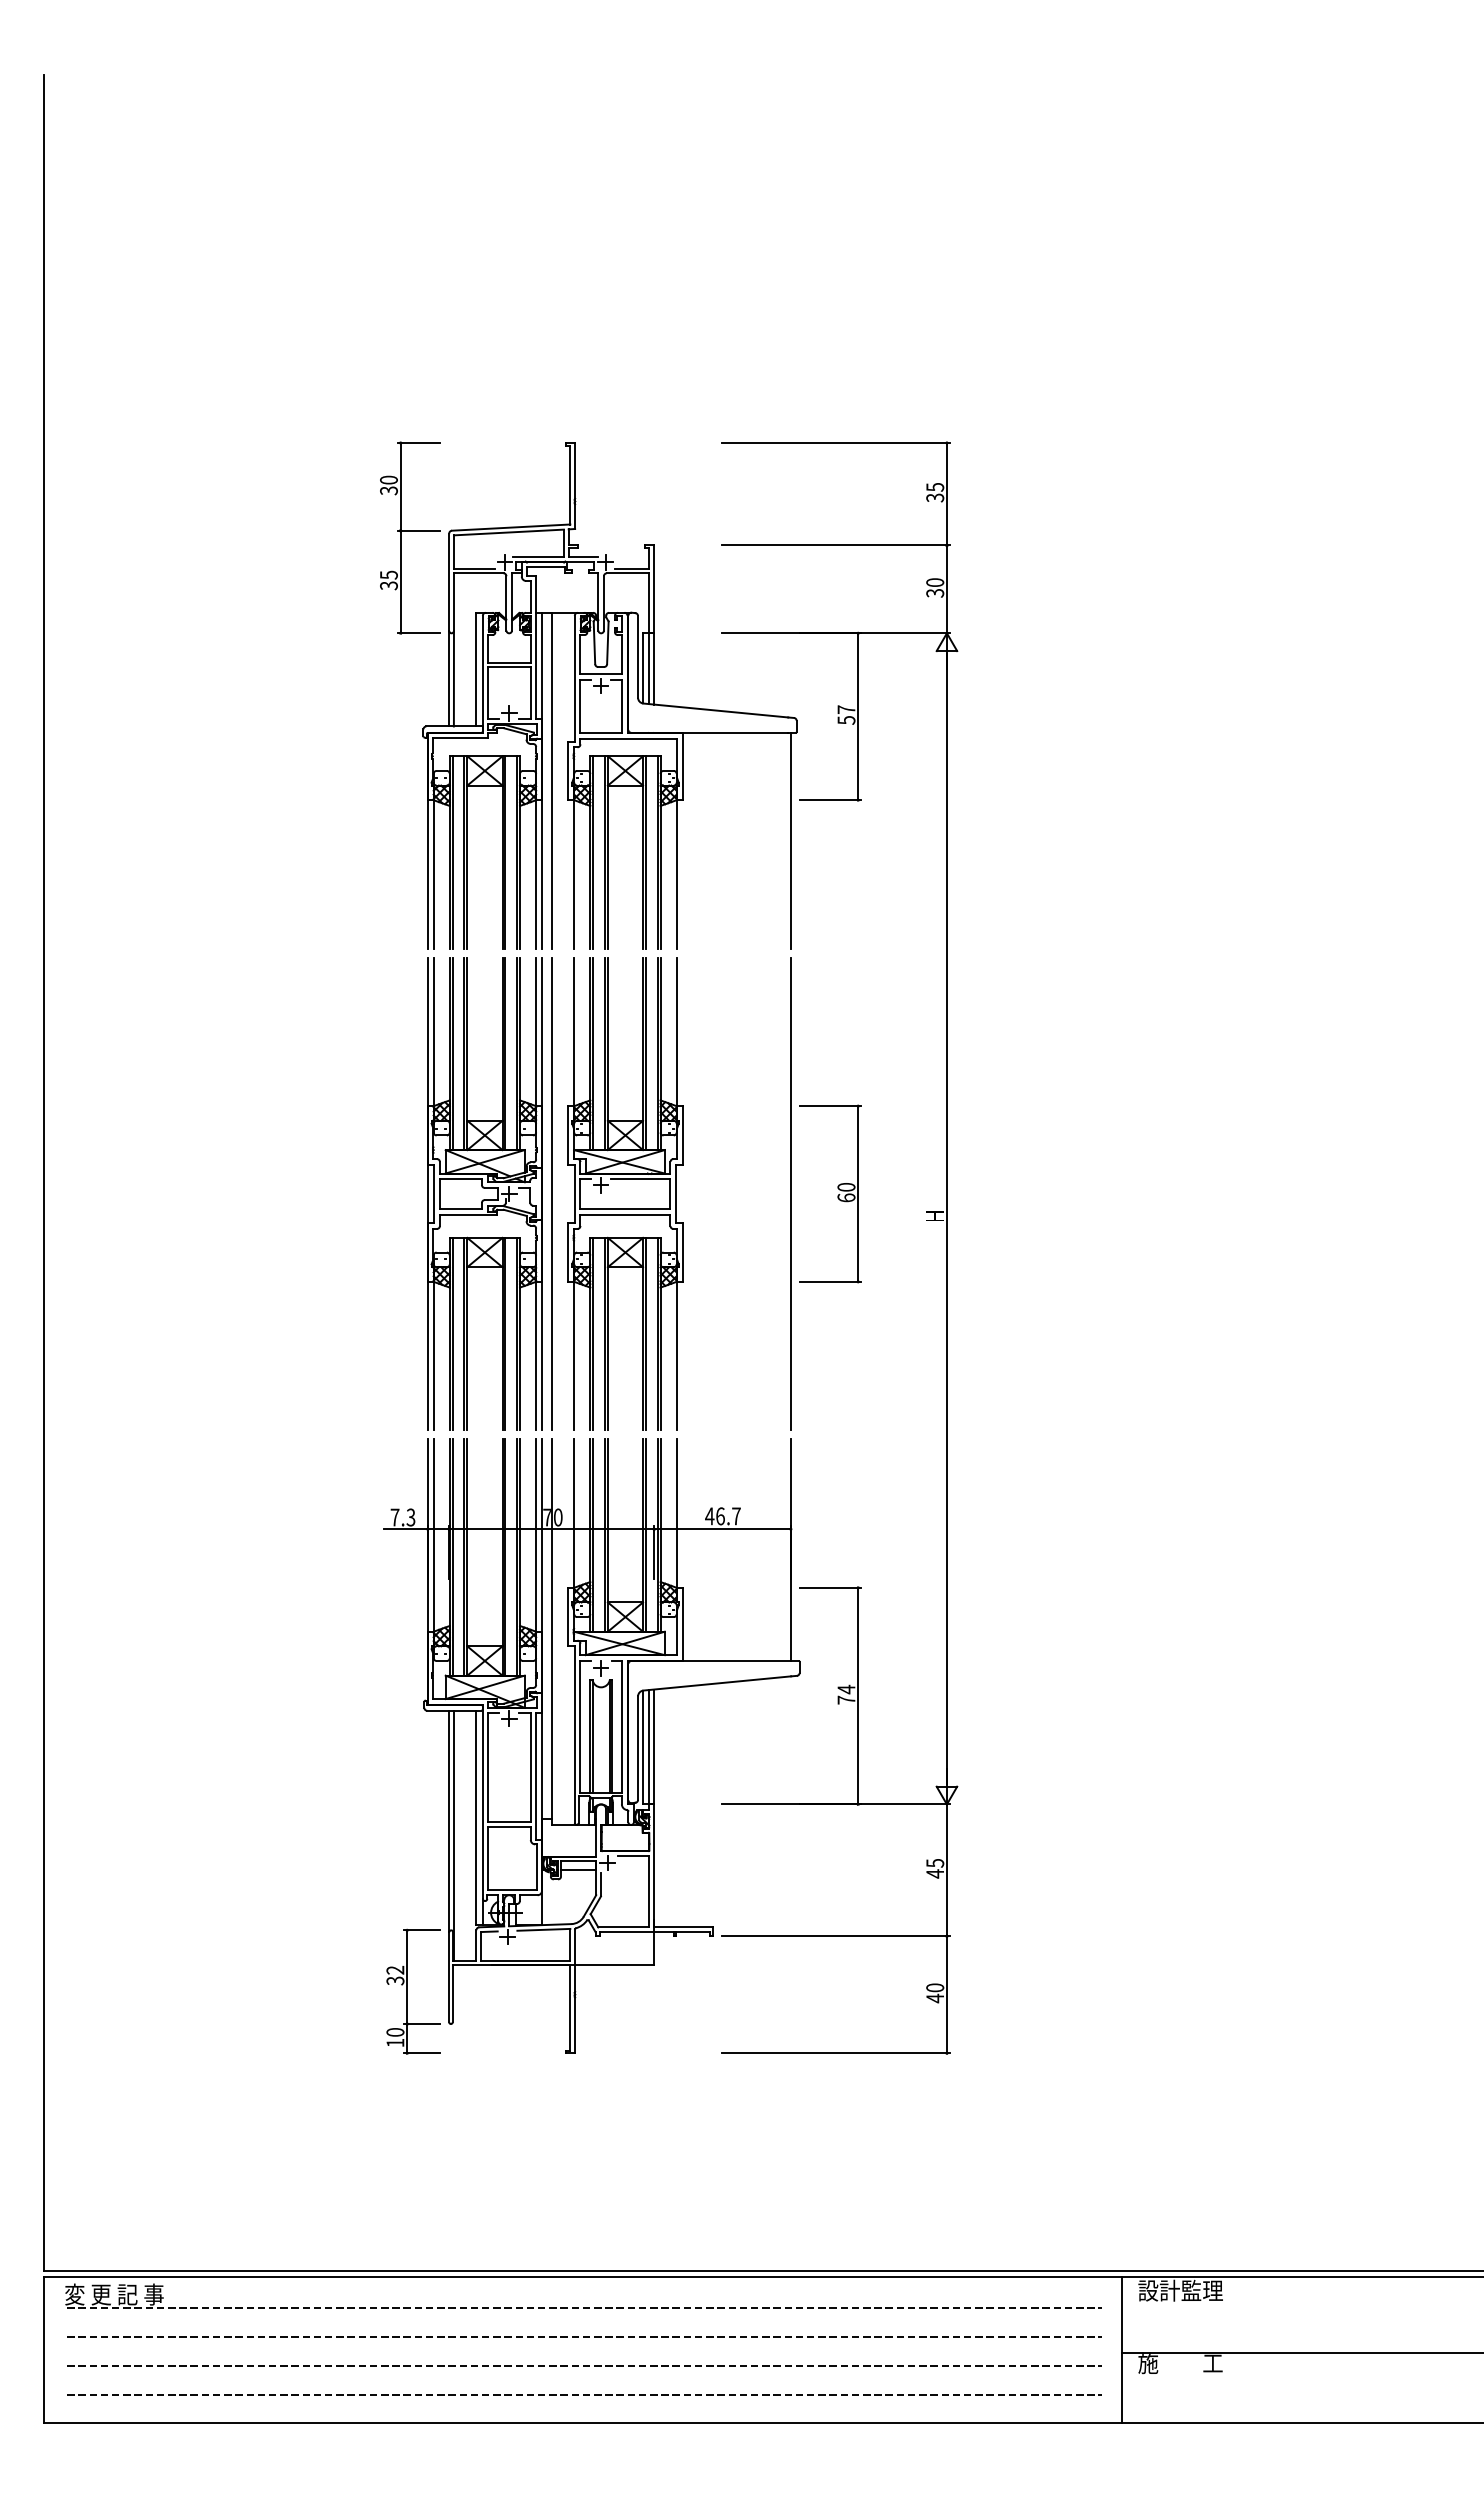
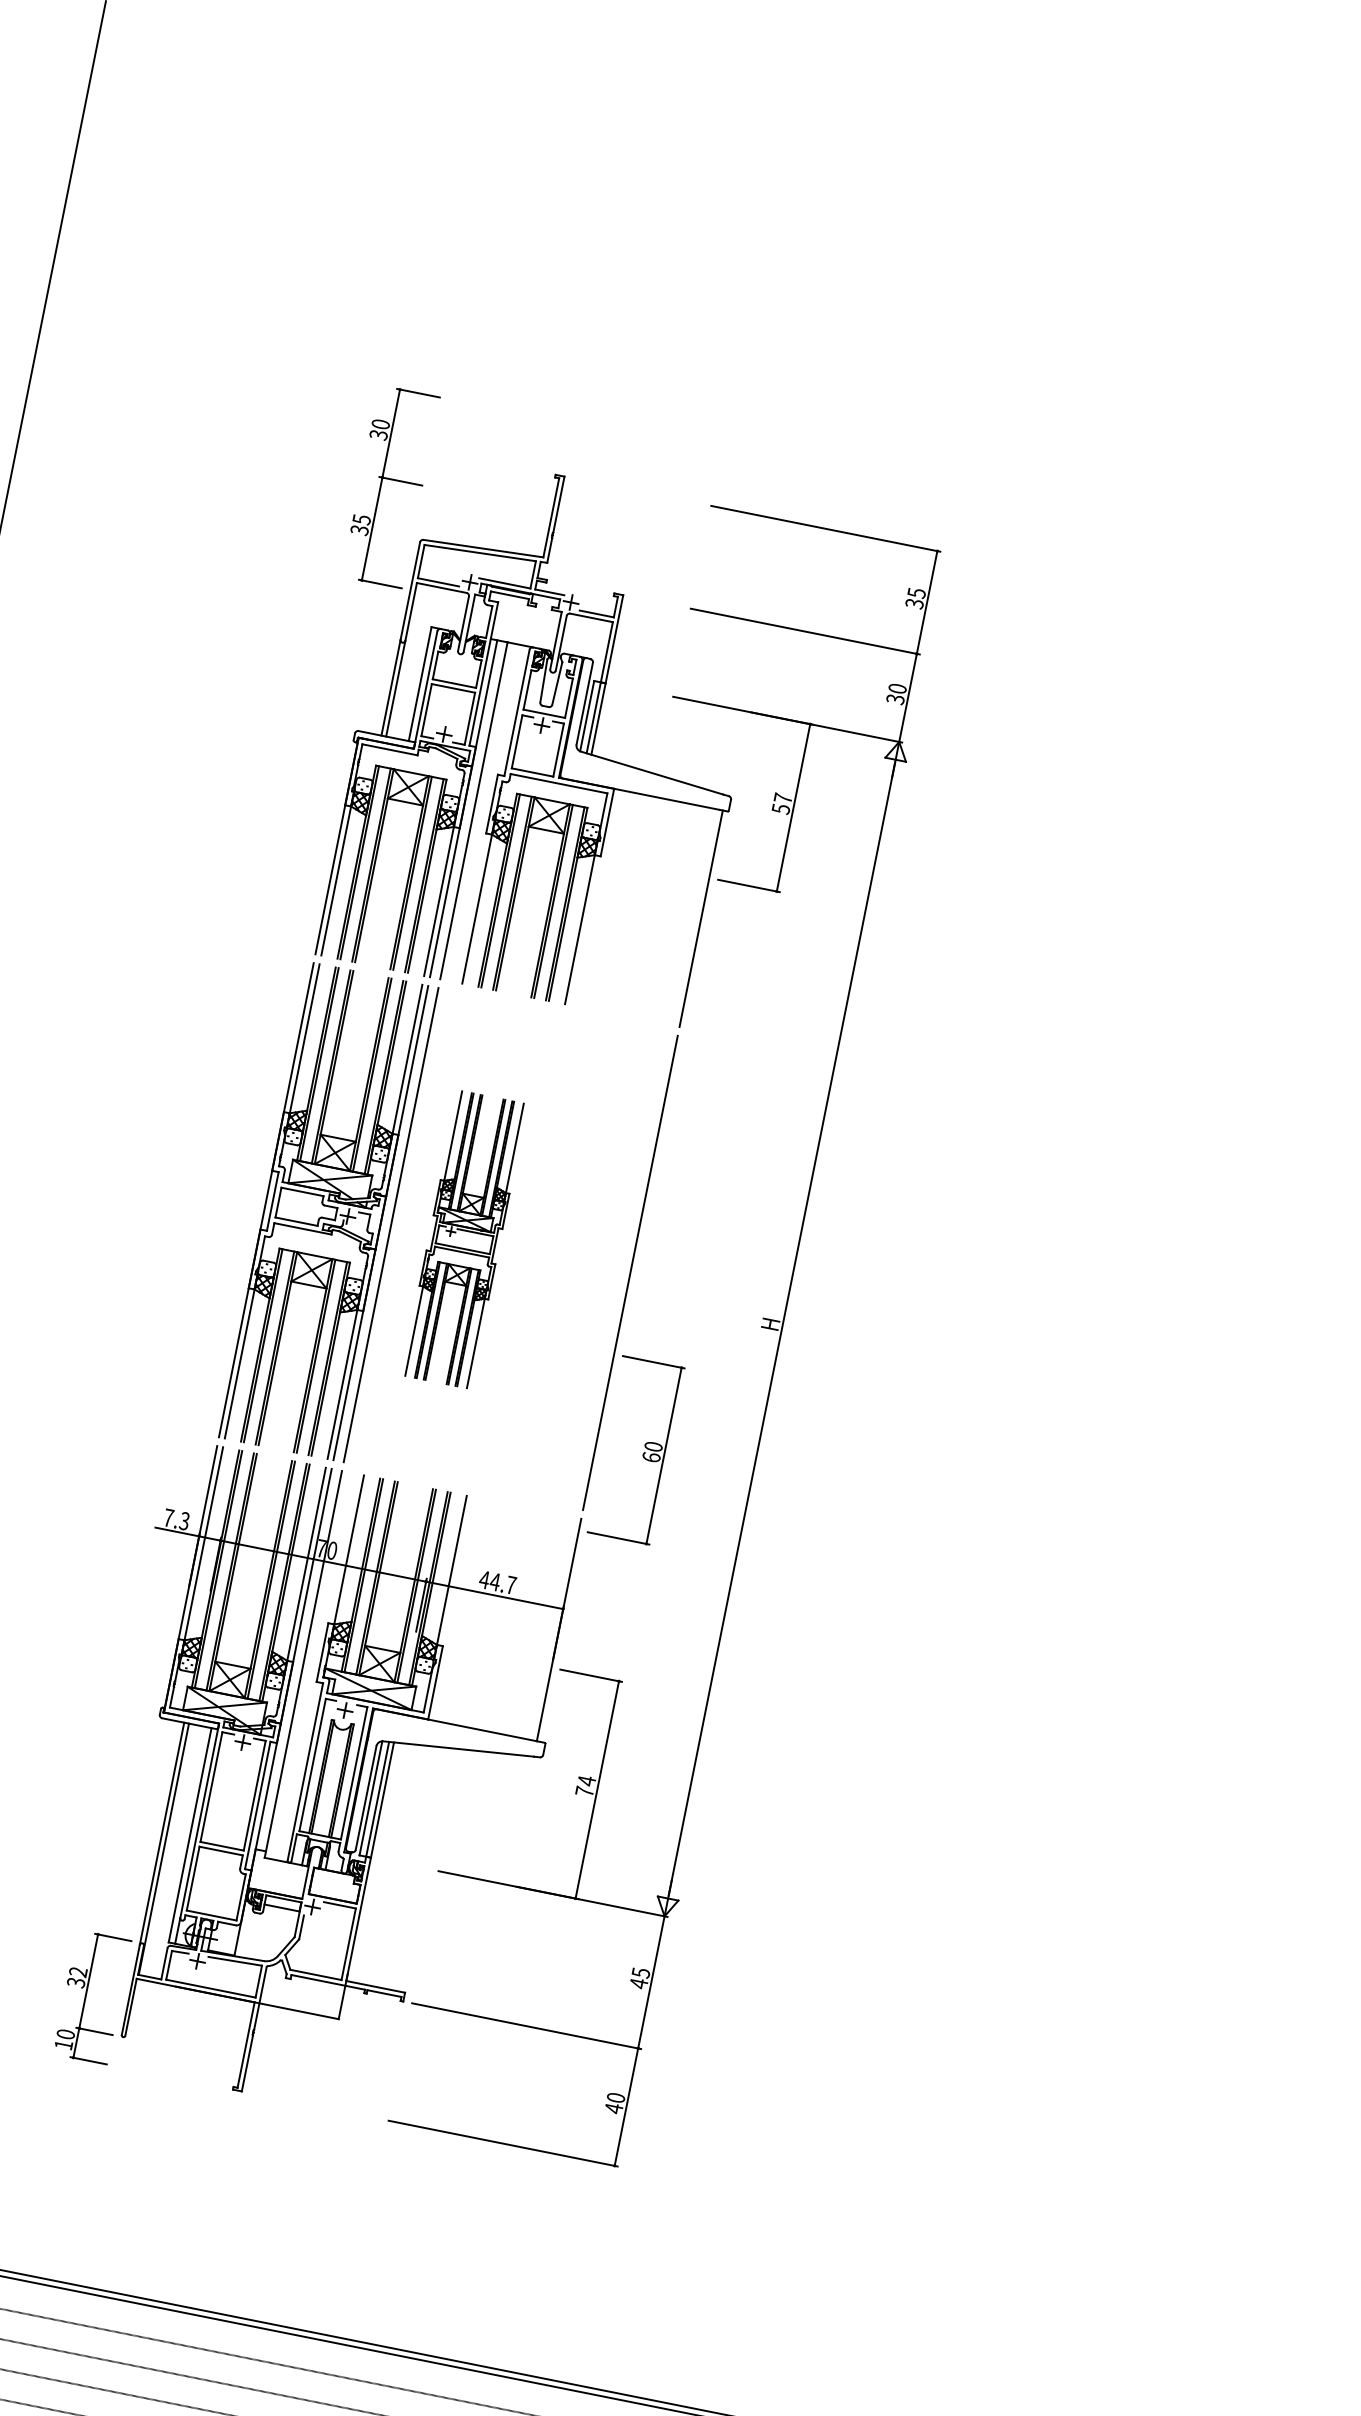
part: (410, 537) -> (390, 486), moved
part: (625, 1193) -> (464, 1239), size x0.6
part: (837, 1195) -> (642, 1453), moved
text: (720, 1516) -> (495, 1582), 46.7 -> 44.7

